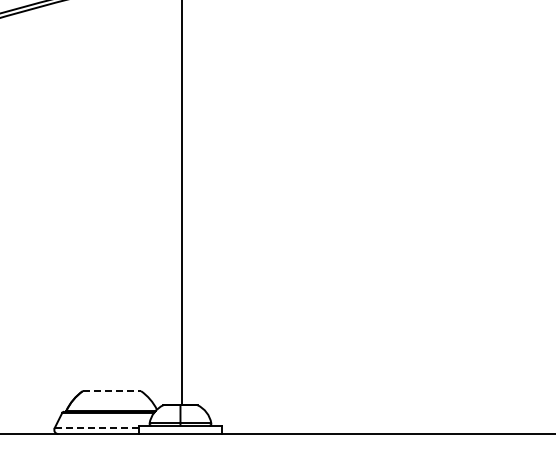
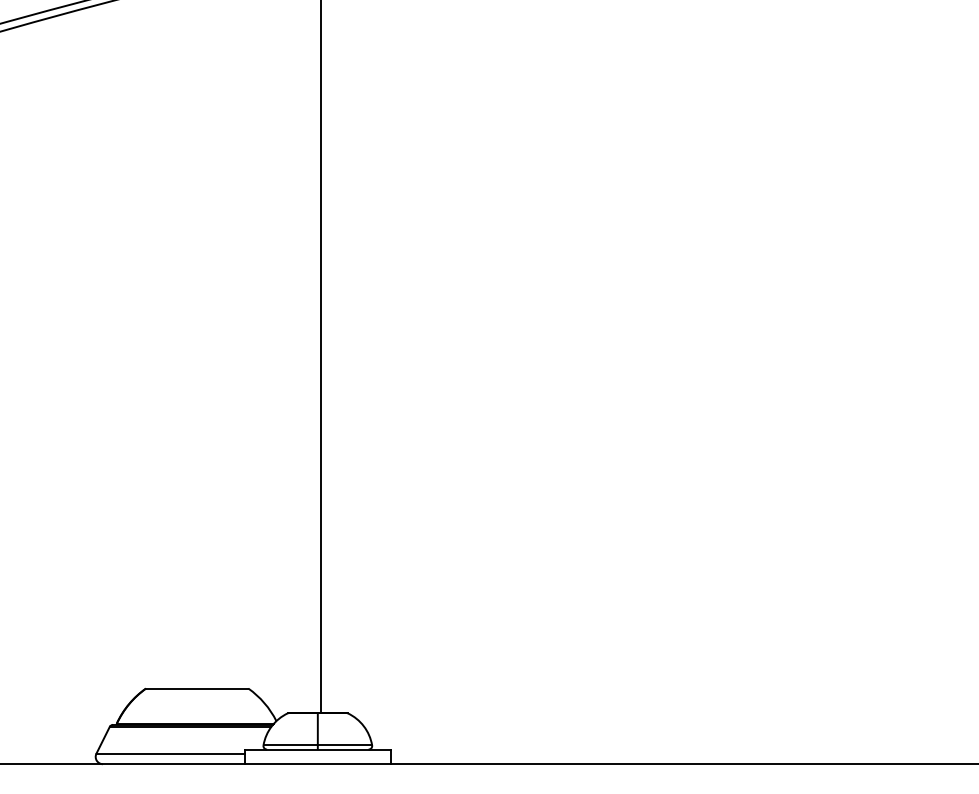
line: (112, 391) -> (198, 689), dashed -> solid
line: (97, 428) -> (171, 754), dashed -> solid

